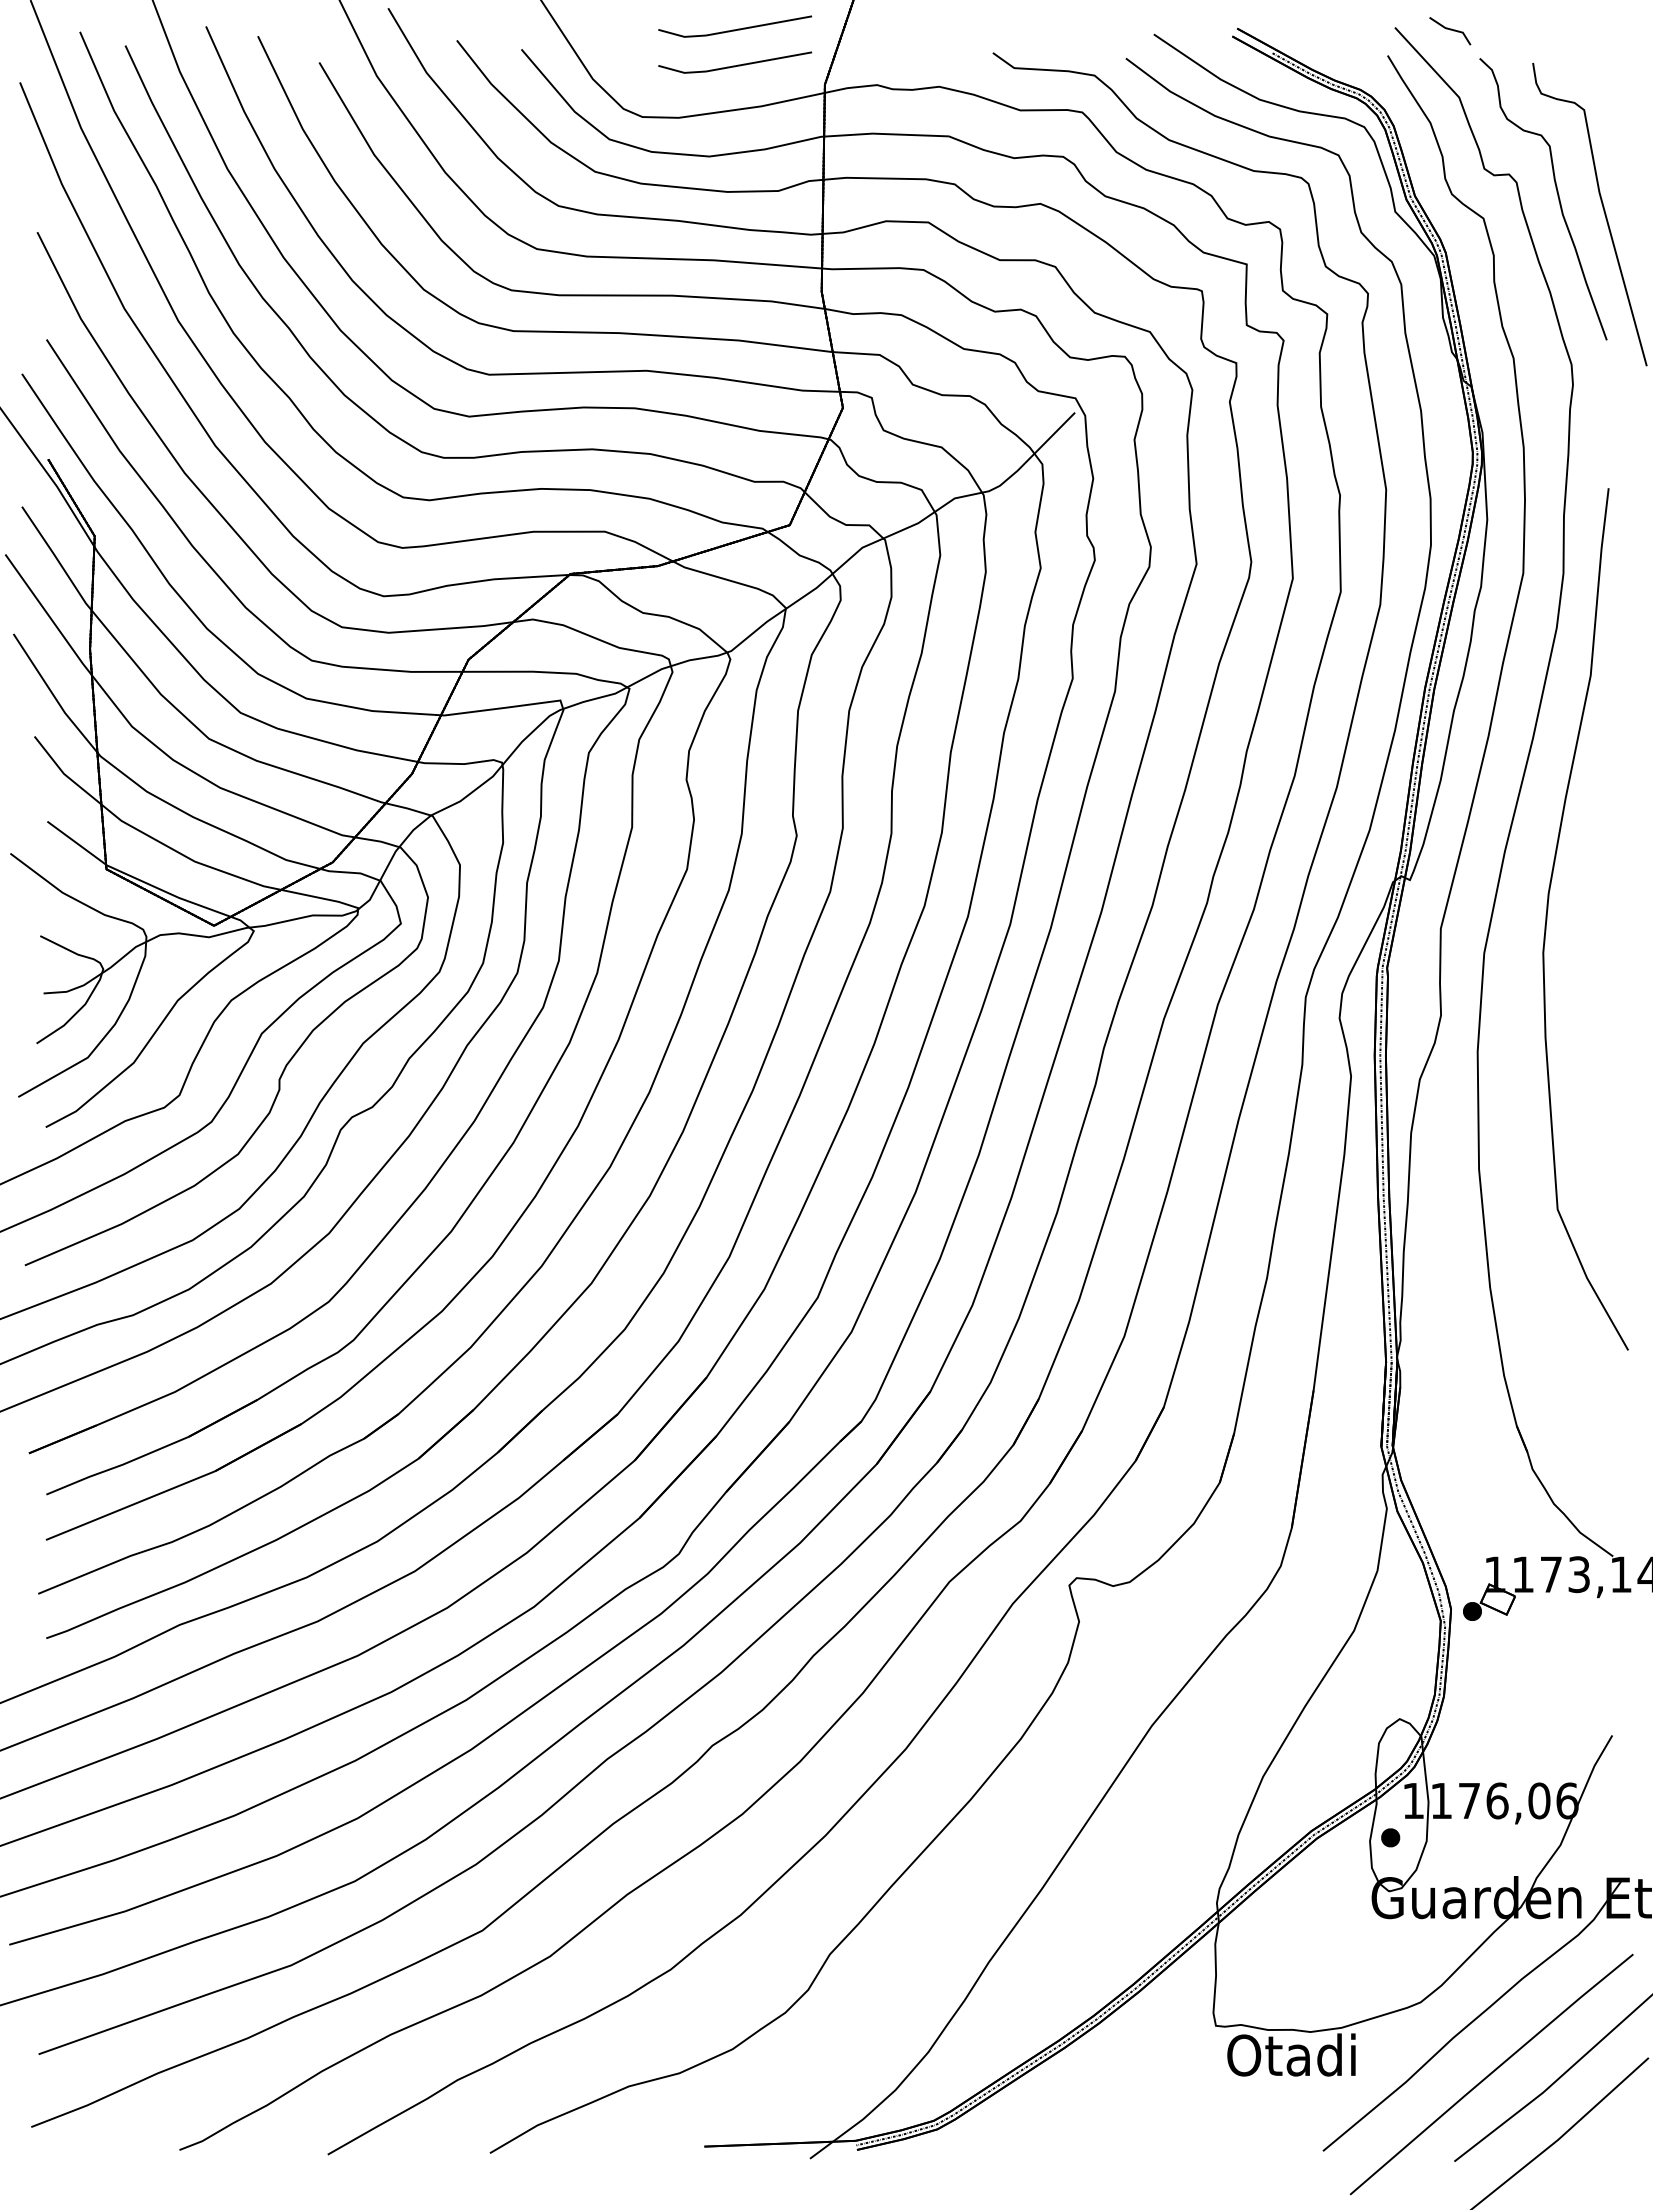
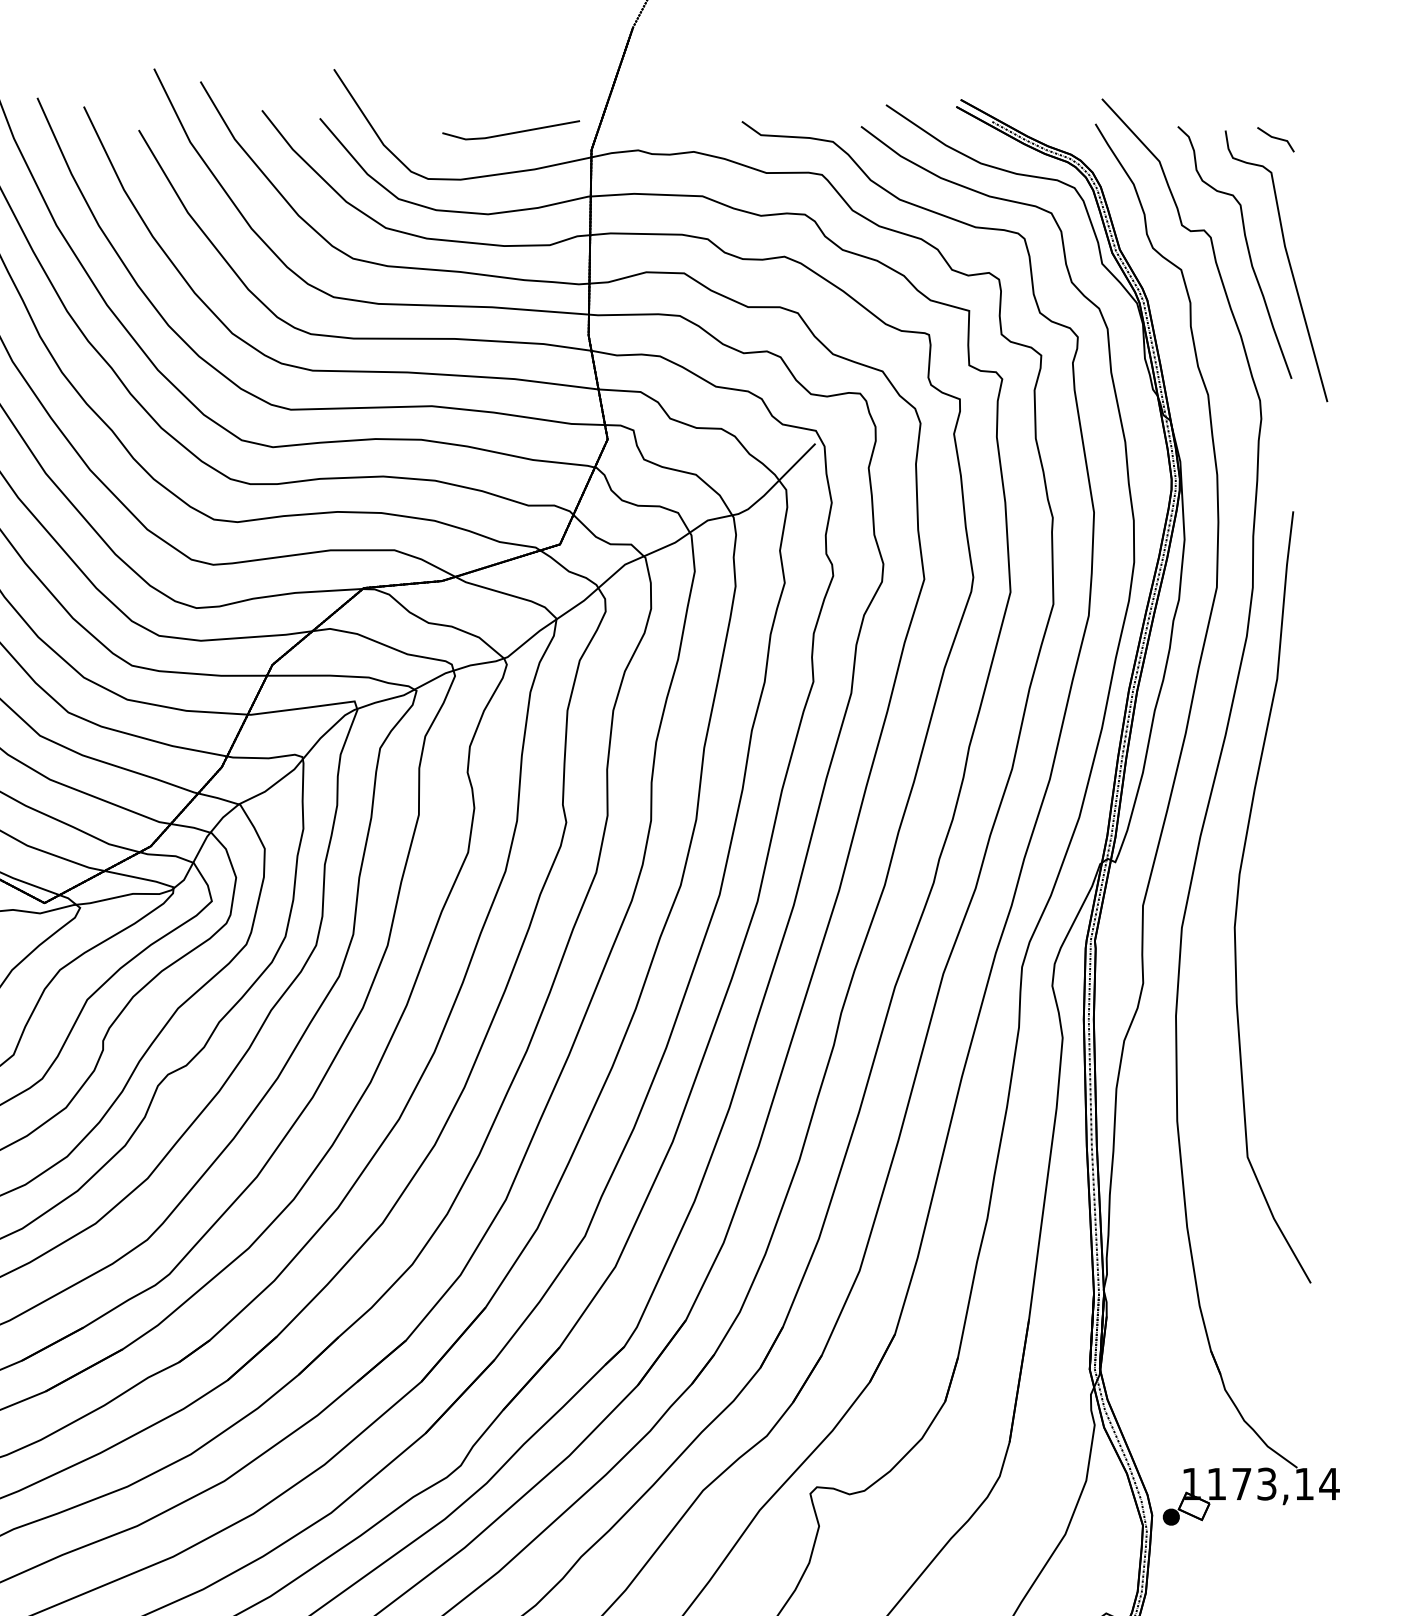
line: (737, 28) -> (513, 99), removed
part: (1450, 31) -> (1276, 139), moved

